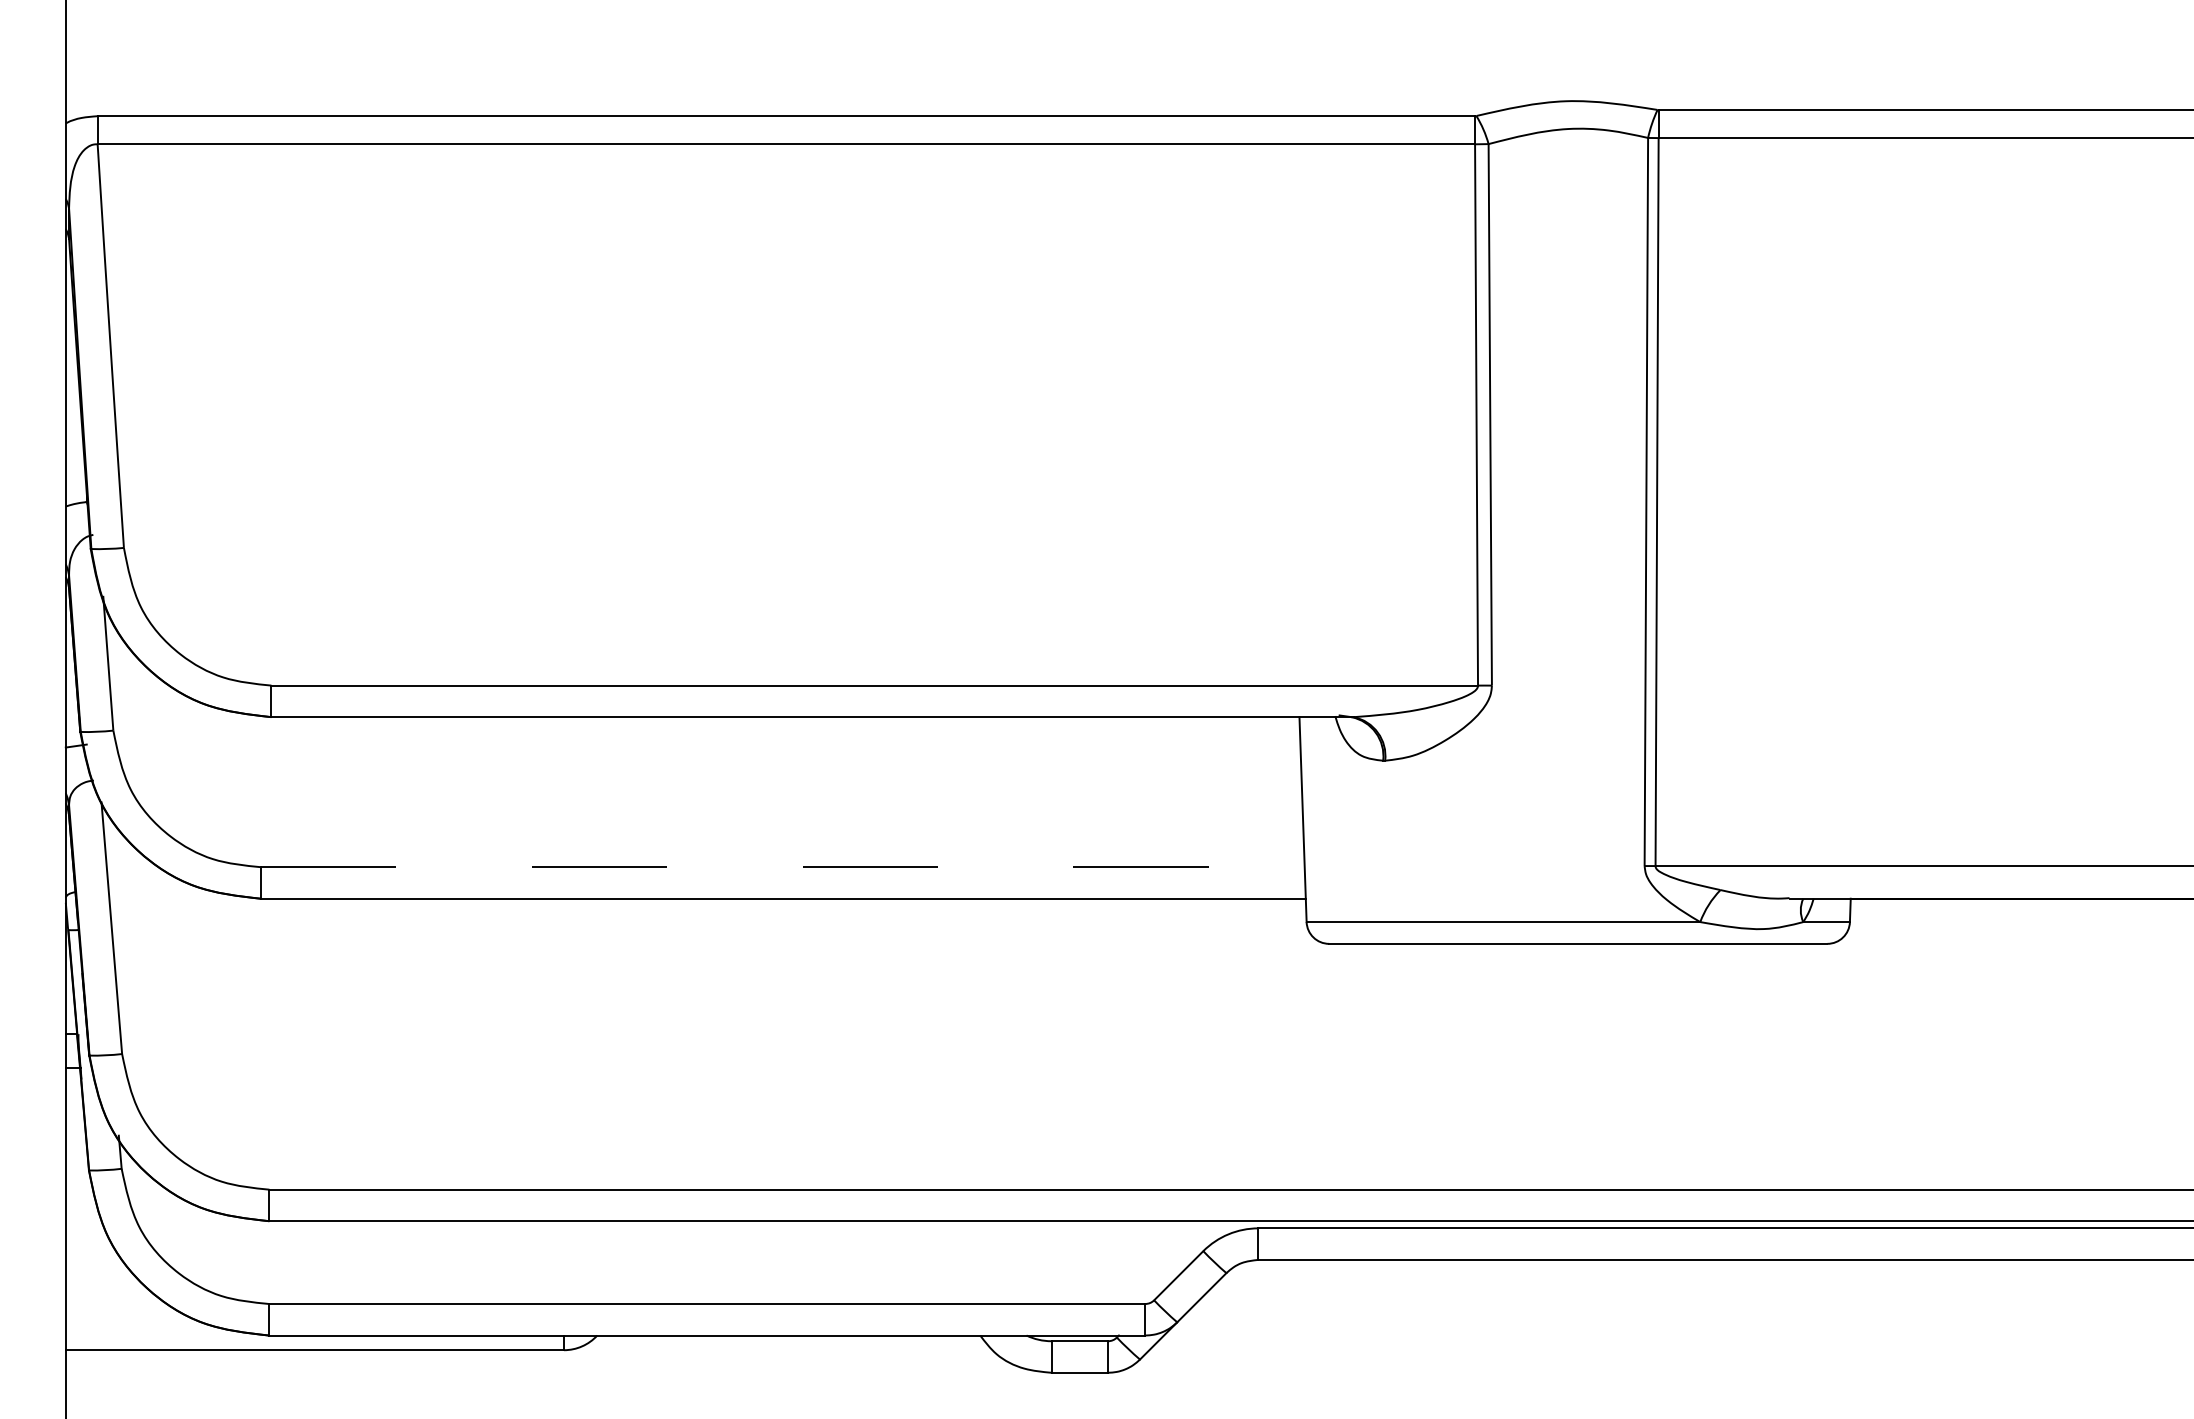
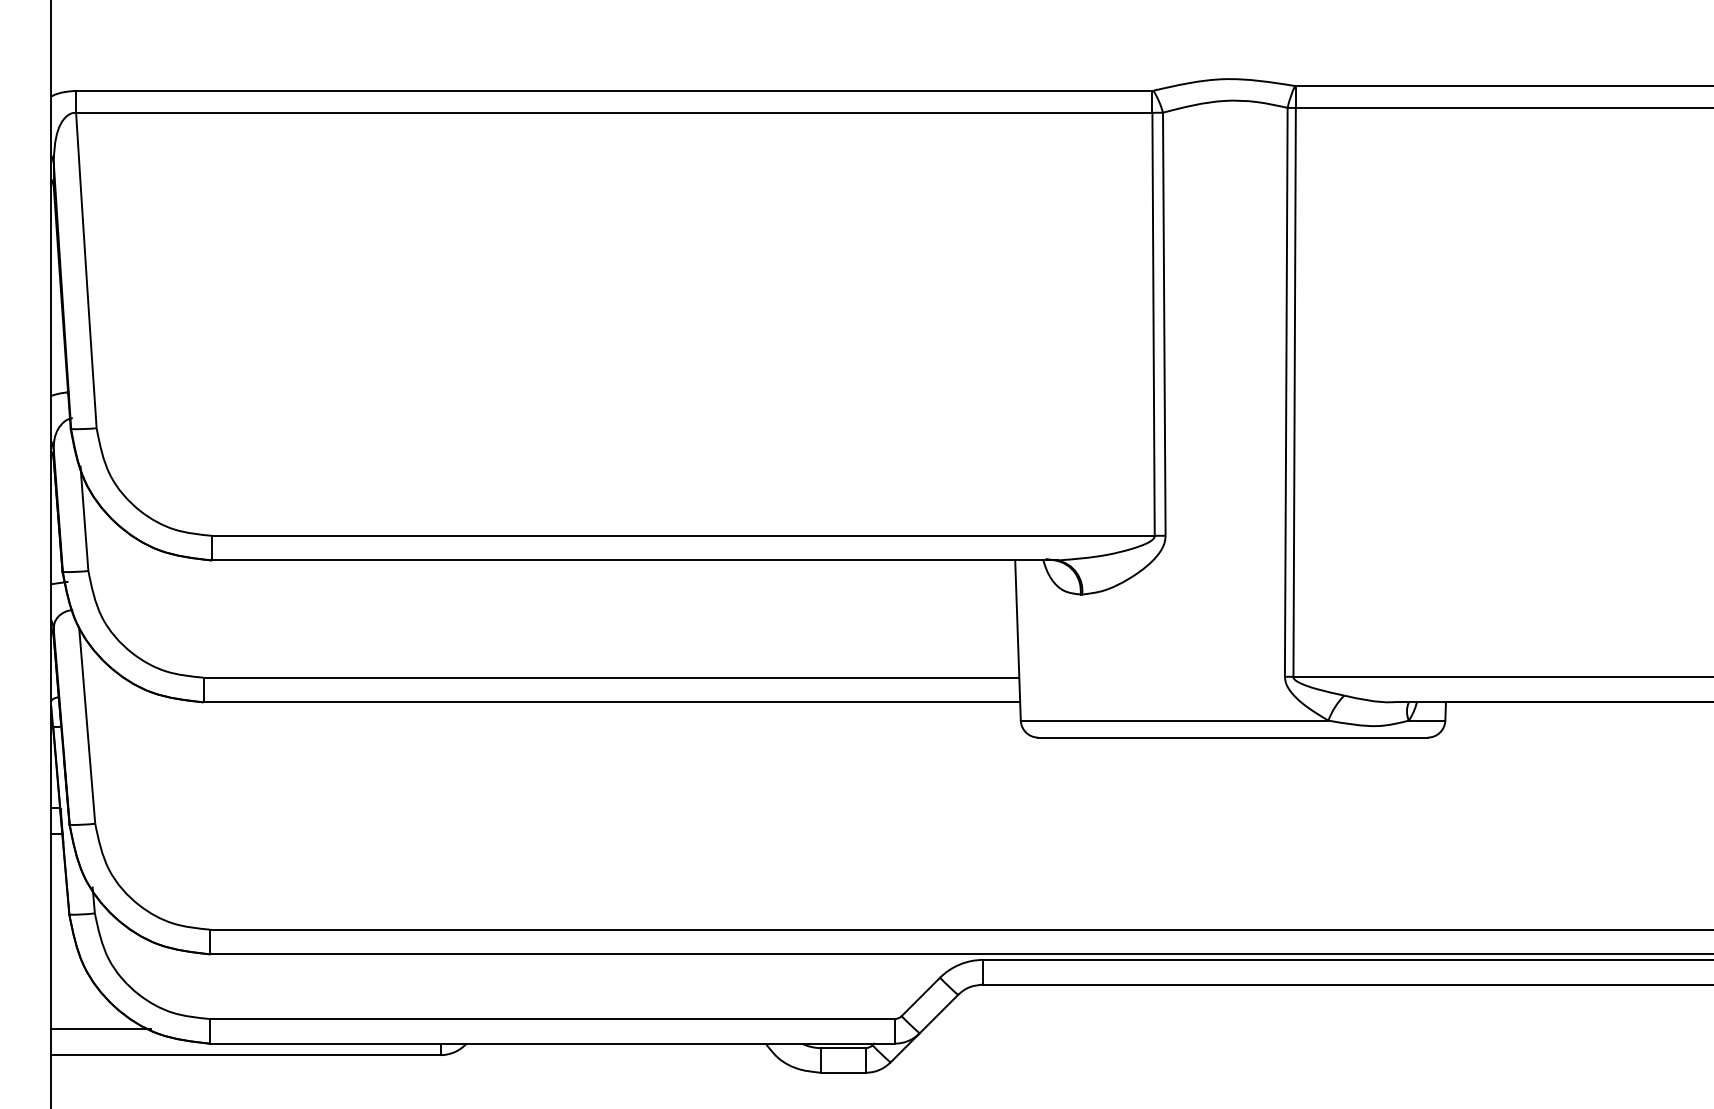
line: (782, 867) -> (611, 677), dashed -> solid
line: (129, 1316) -> (100, 1028), added

